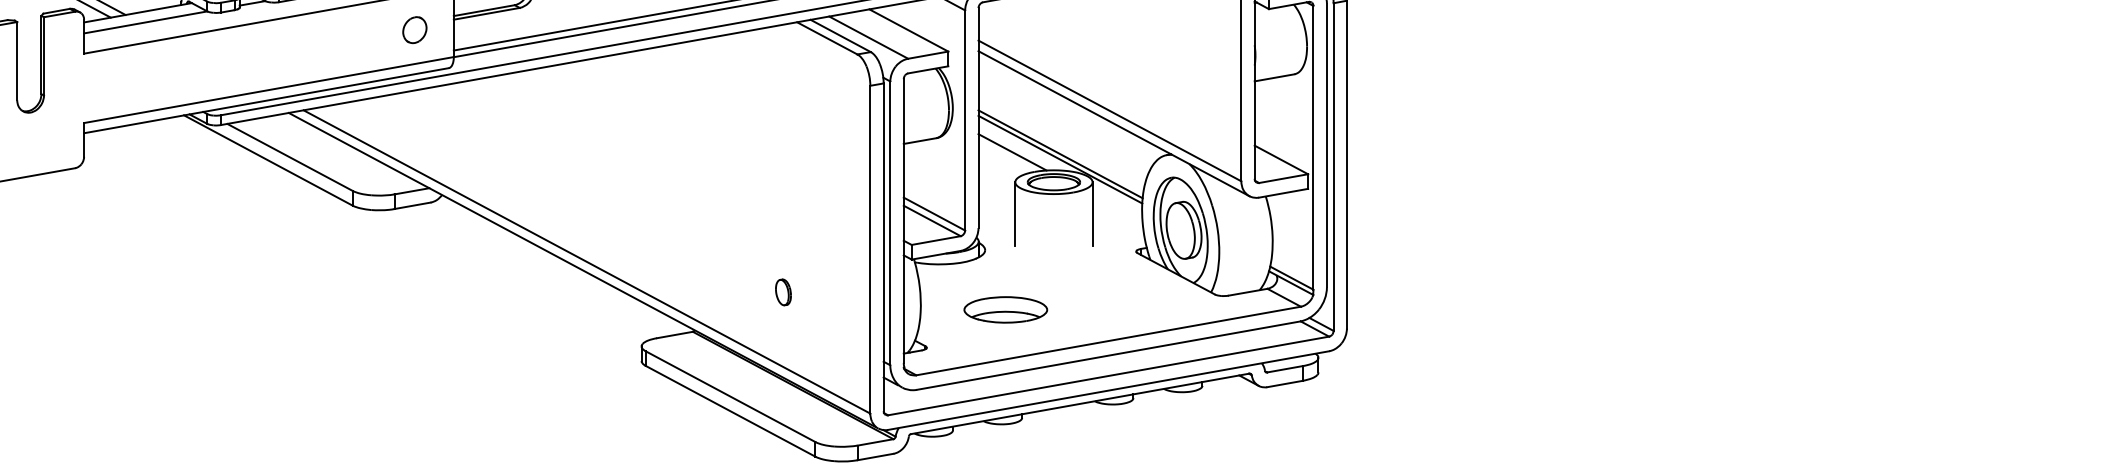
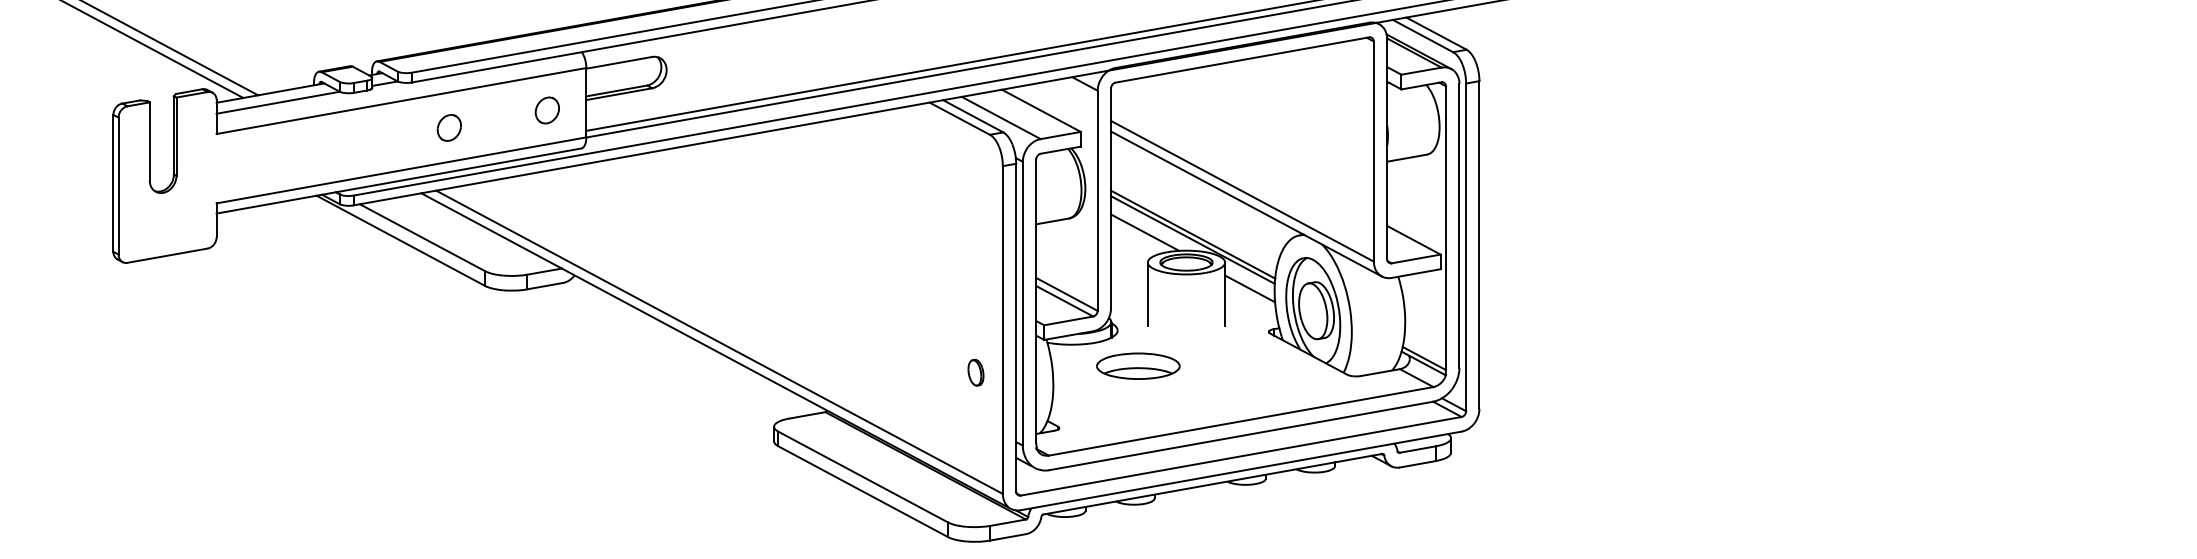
part: (315, 47) -> (448, 127), added
line: (1117, 208) -> (1250, 288), added
part: (782, 292) -> (975, 372), moved
part: (1005, 309) -> (1138, 365), moved

